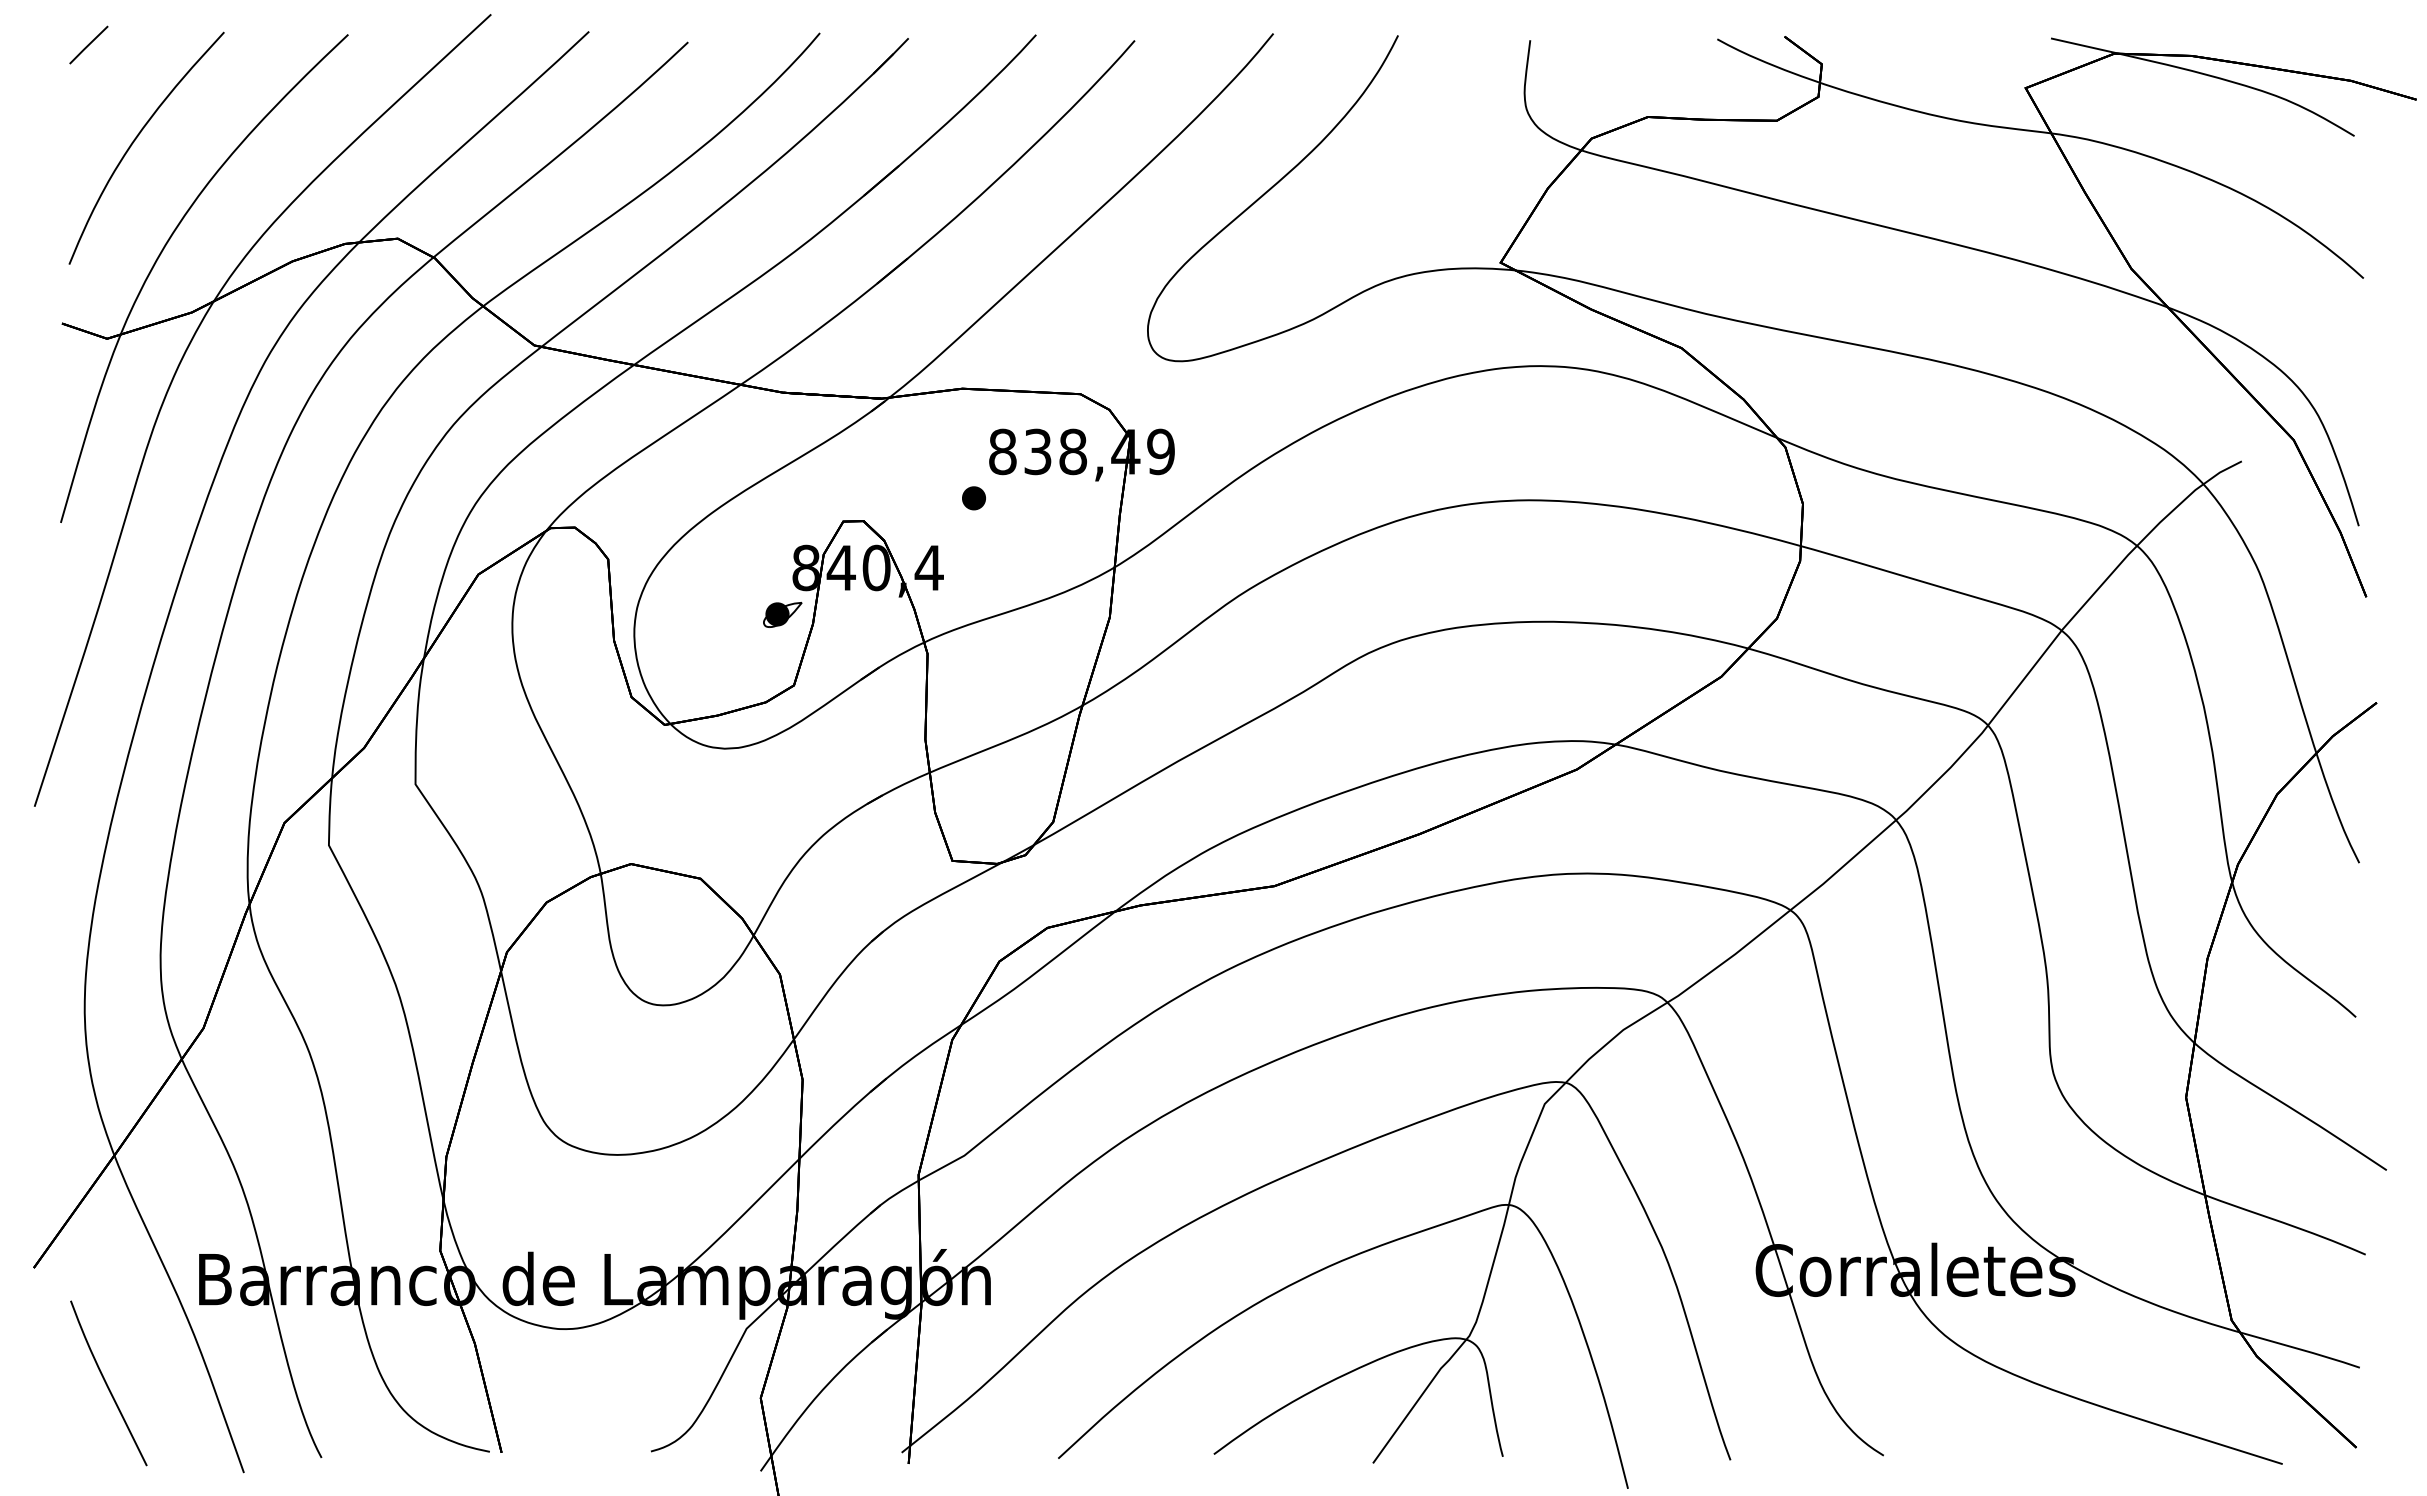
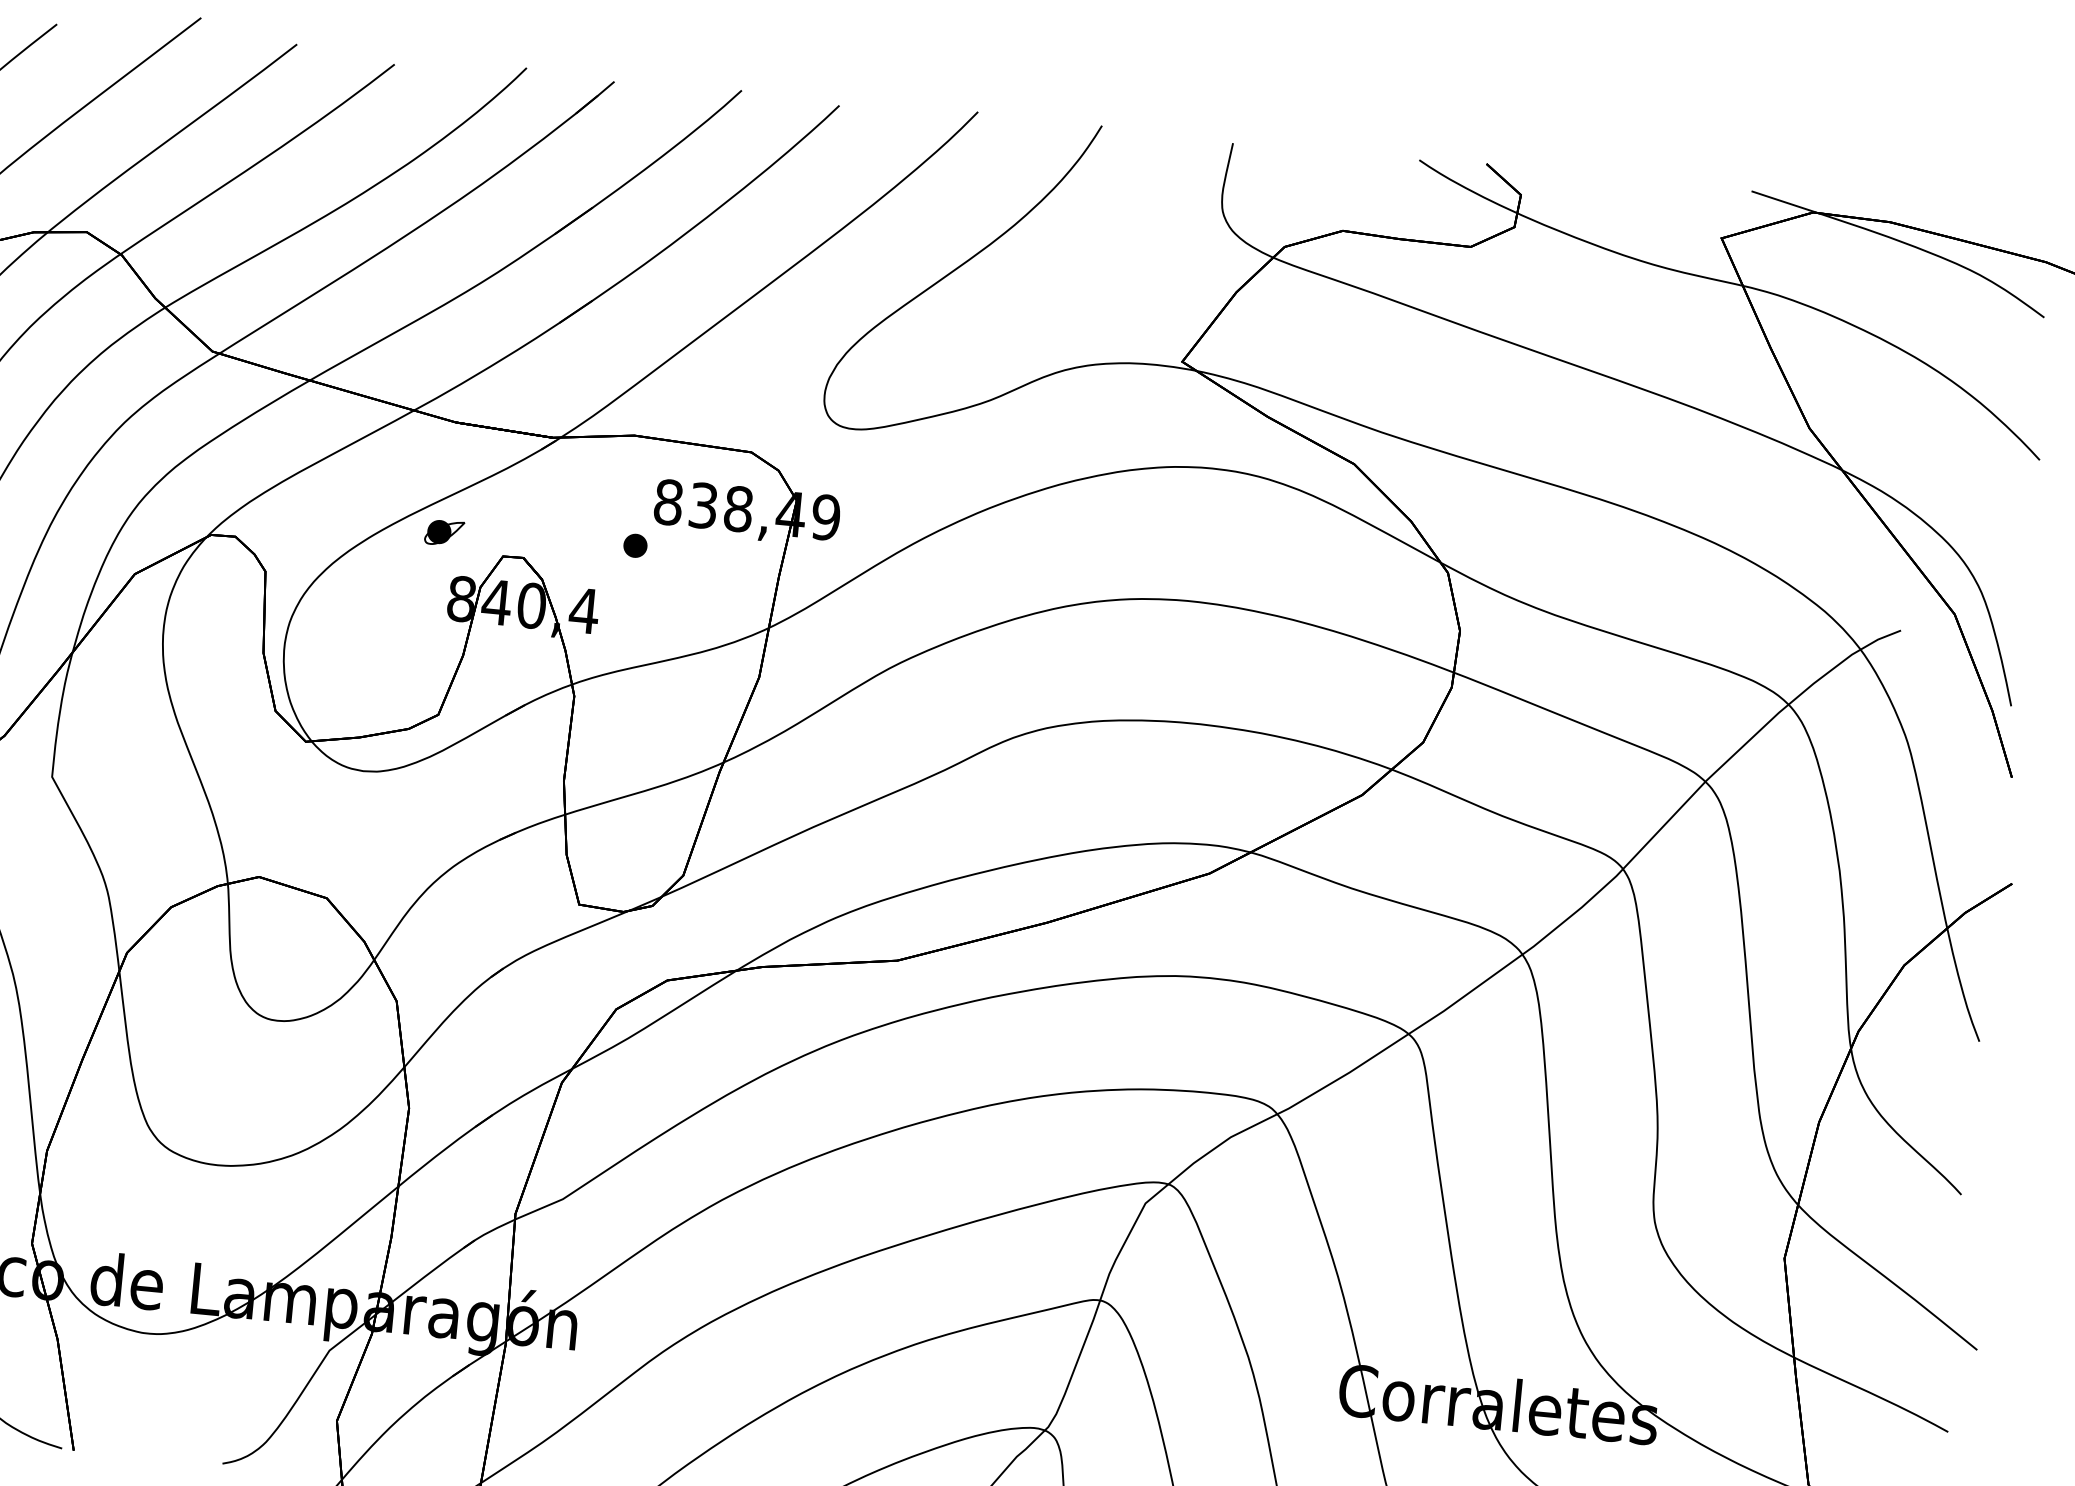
part: (782, 614) -> (444, 532), moved

